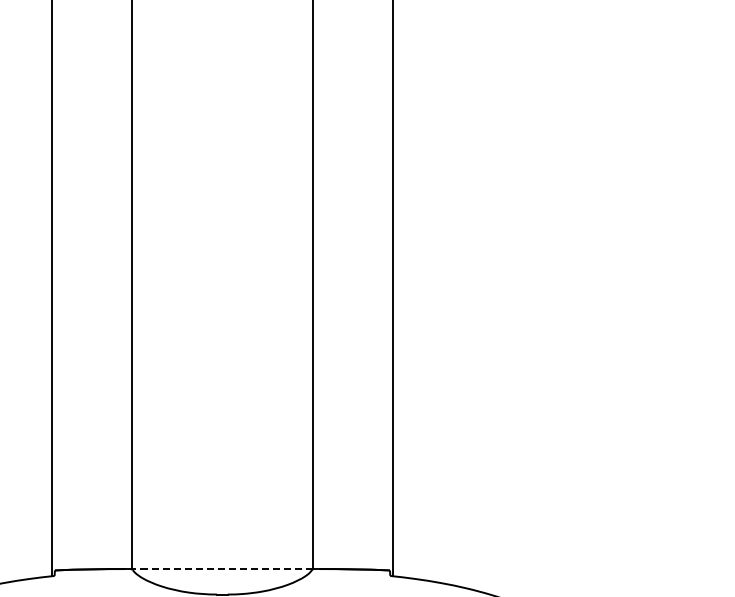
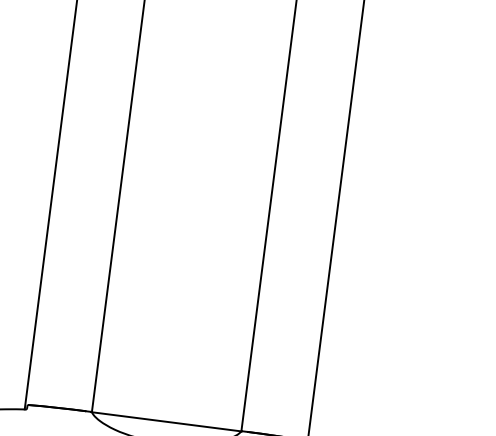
line: (221, 569) -> (165, 421), dashed -> solid

